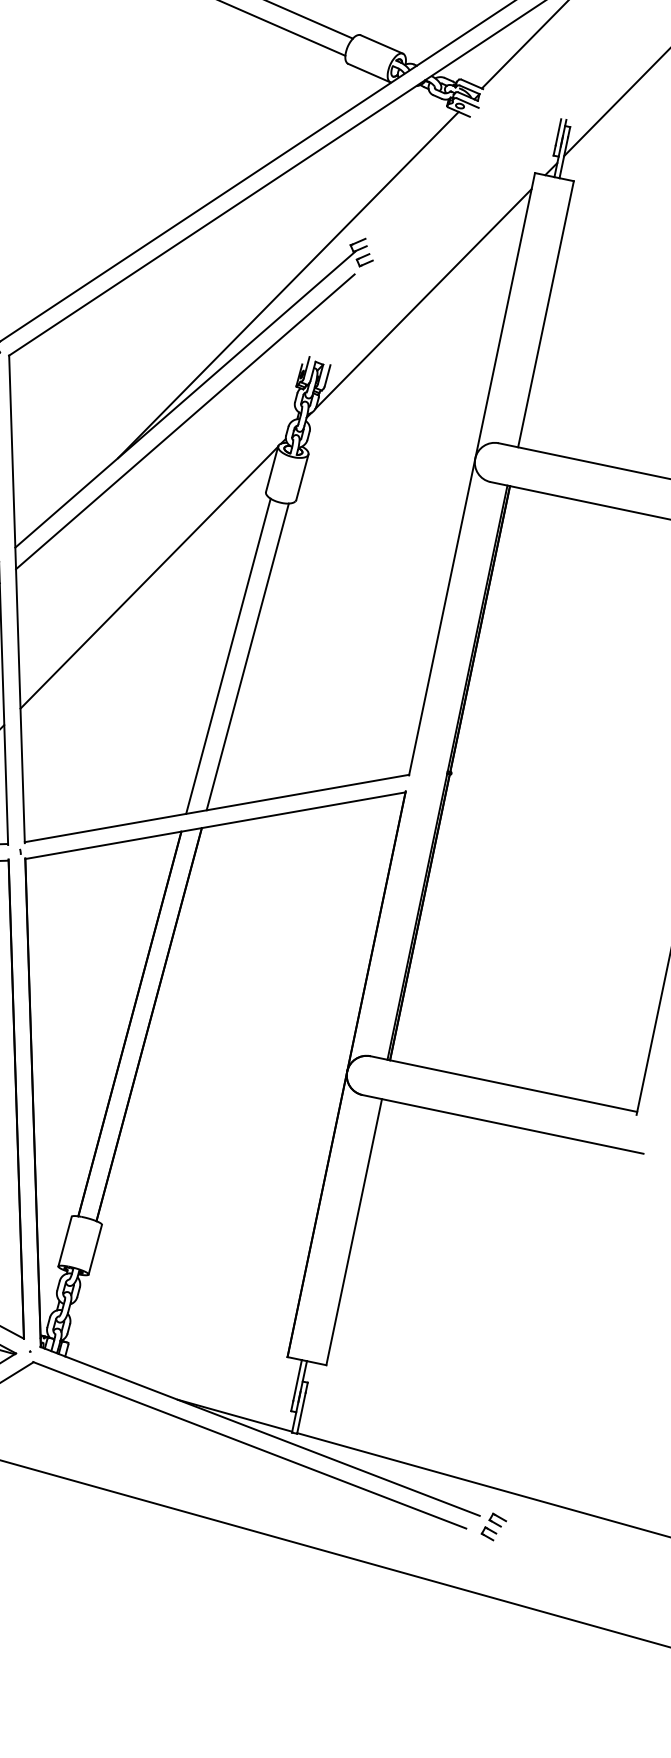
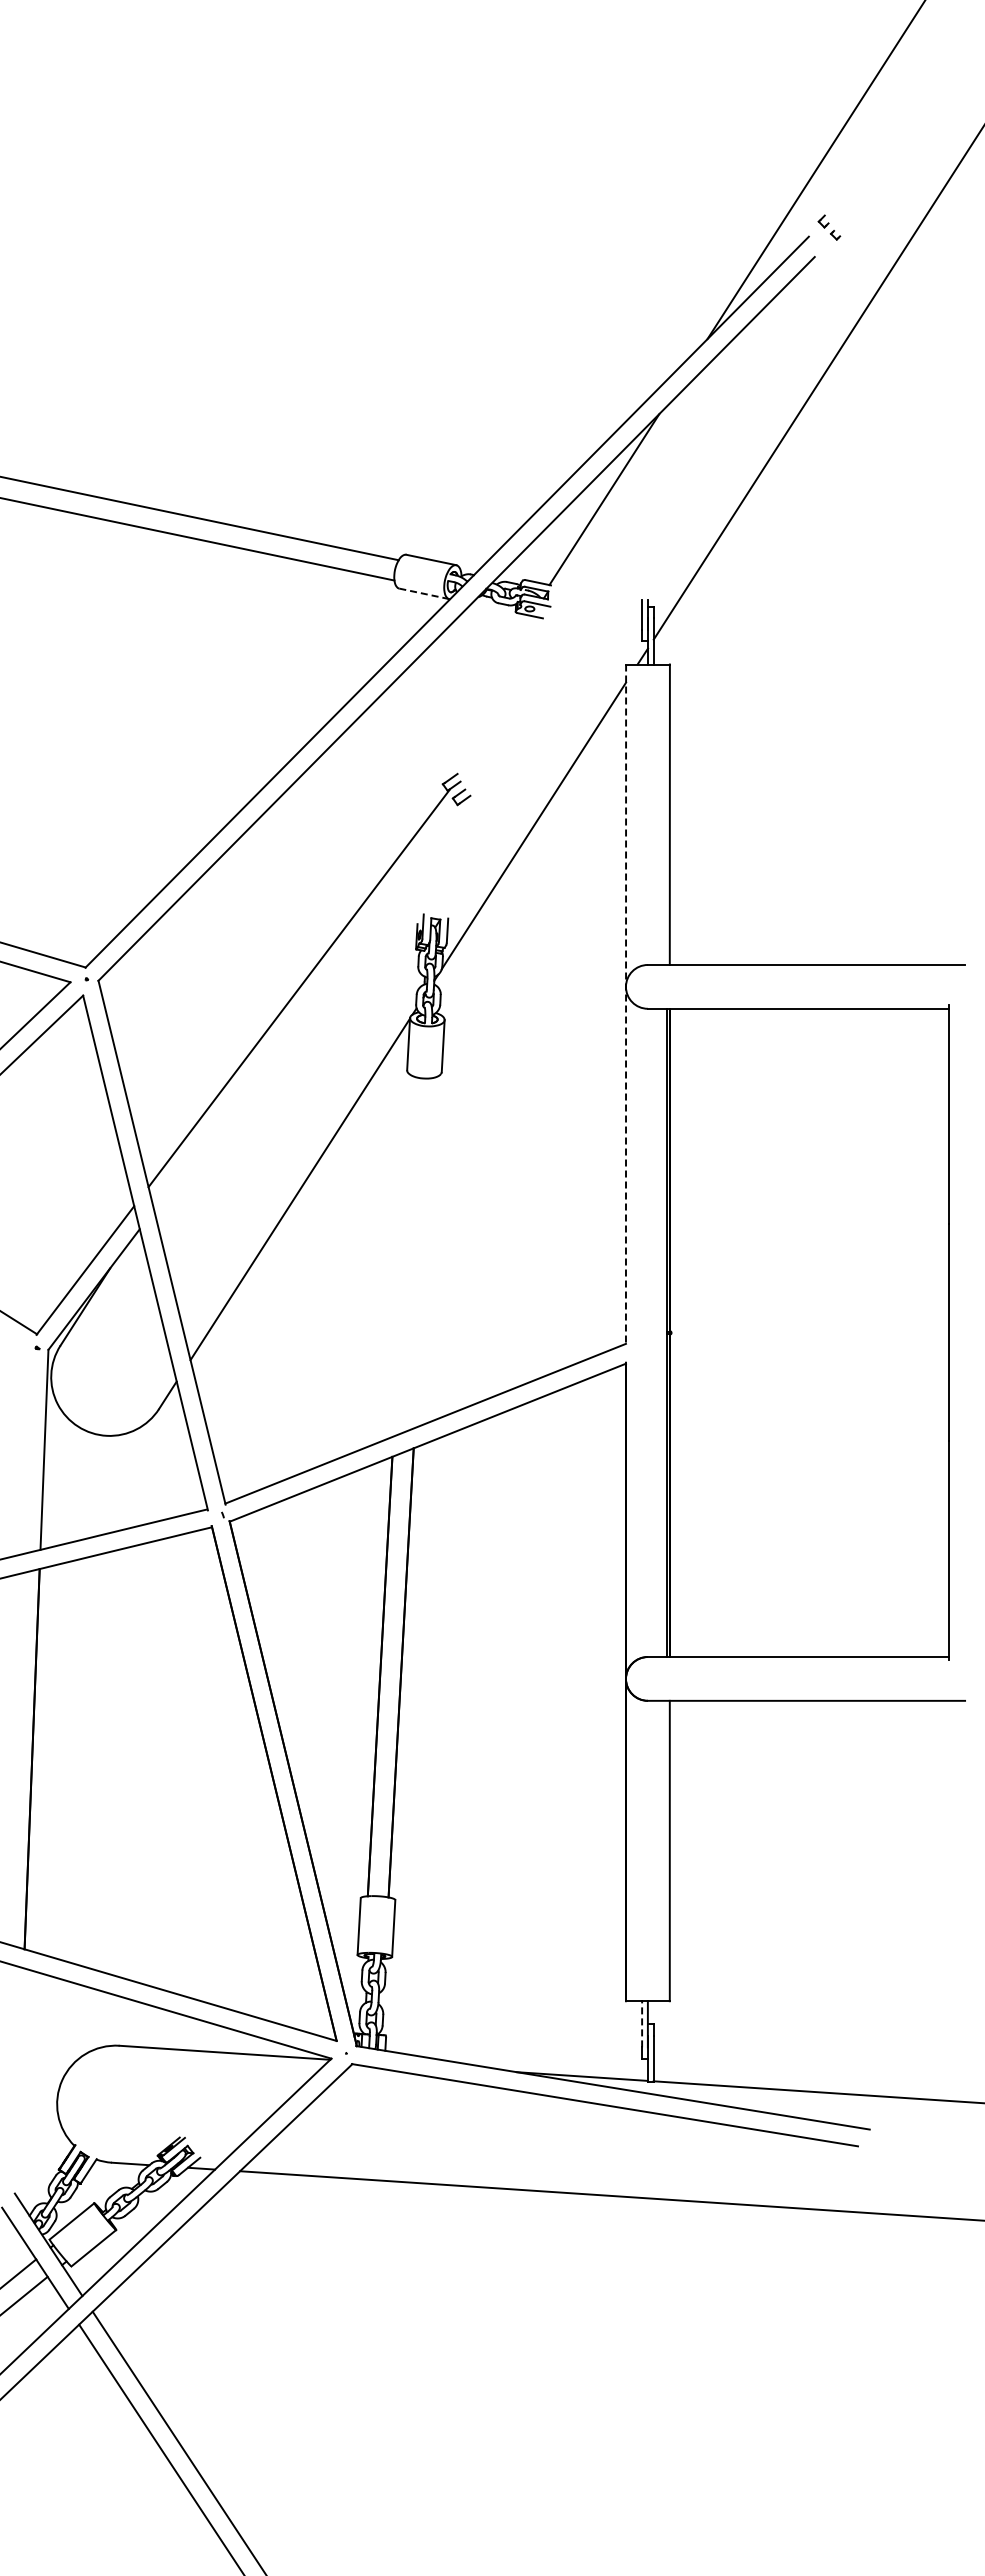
line: (369, 72) -> (424, 593), solid -> dashed
line: (288, 285) -> (384, 841), removed
line: (184, 421) -> (303, 1012), removed
line: (472, 475) -> (626, 1005), solid -> dashed
line: (228, 656) -> (403, 1256), removed
line: (247, 656) -> (424, 1252), removed
line: (298, 1379) -> (642, 2023), solid -> dashed
part: (493, 1527) -> (887, 2138), removed

